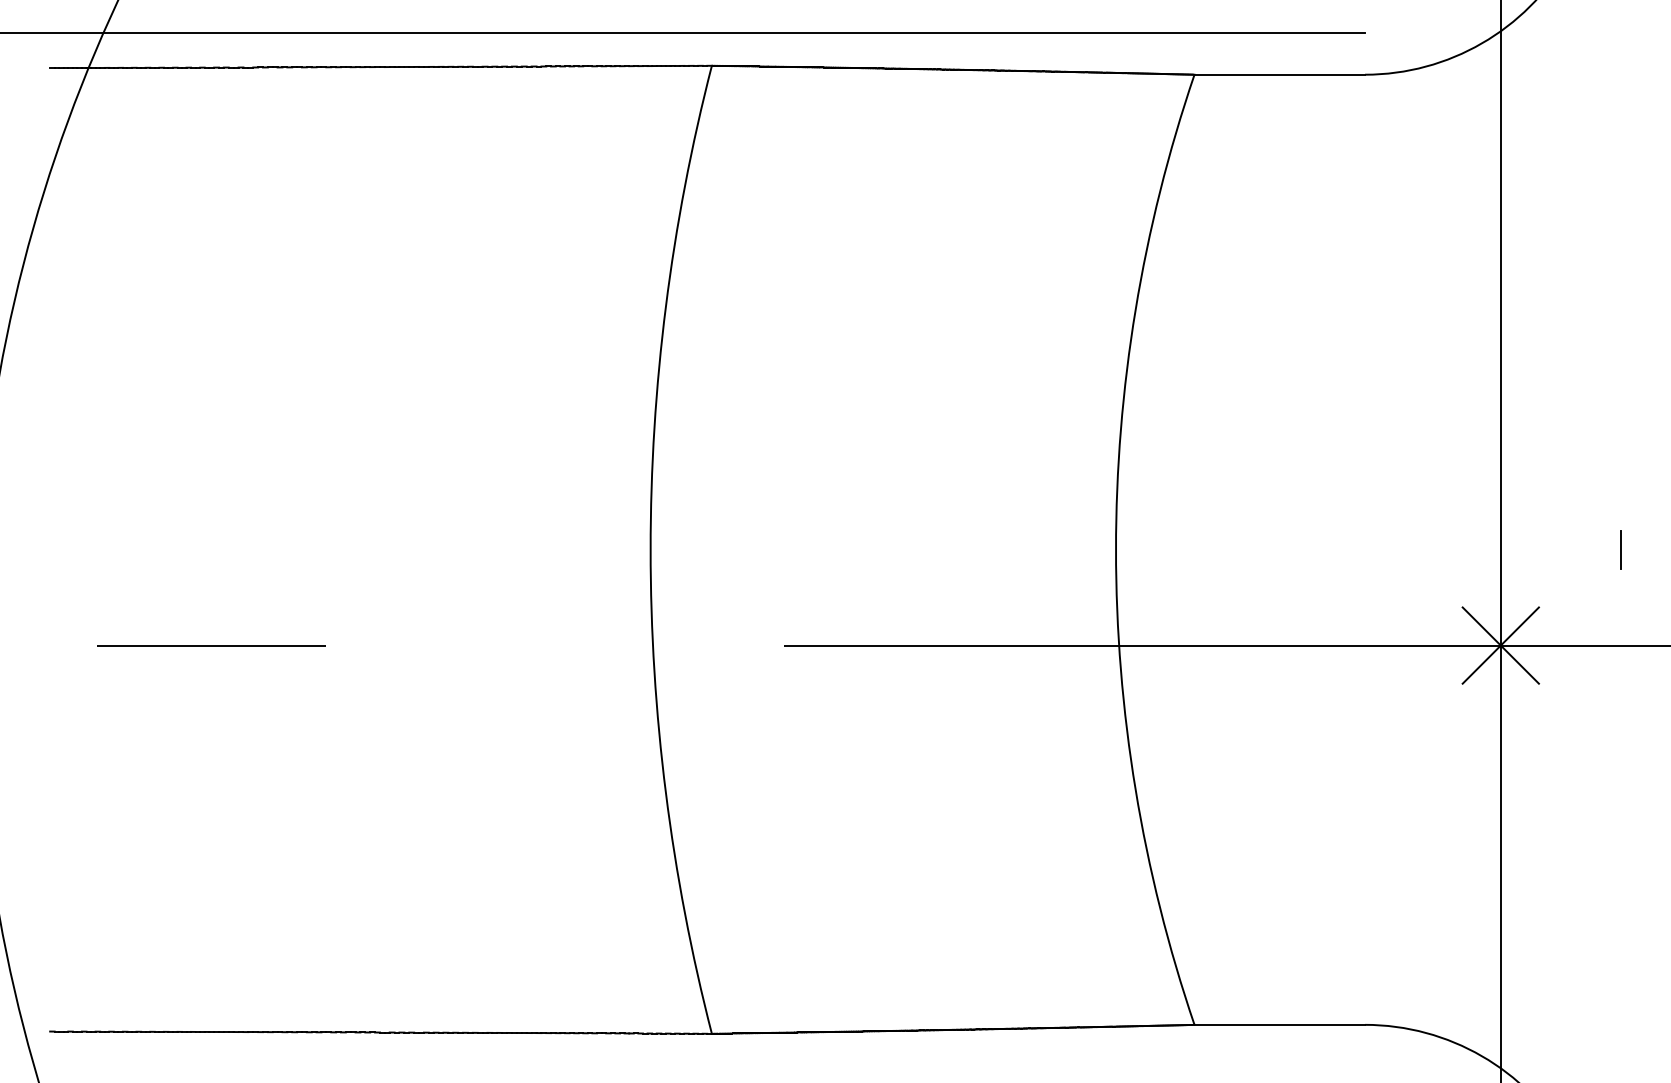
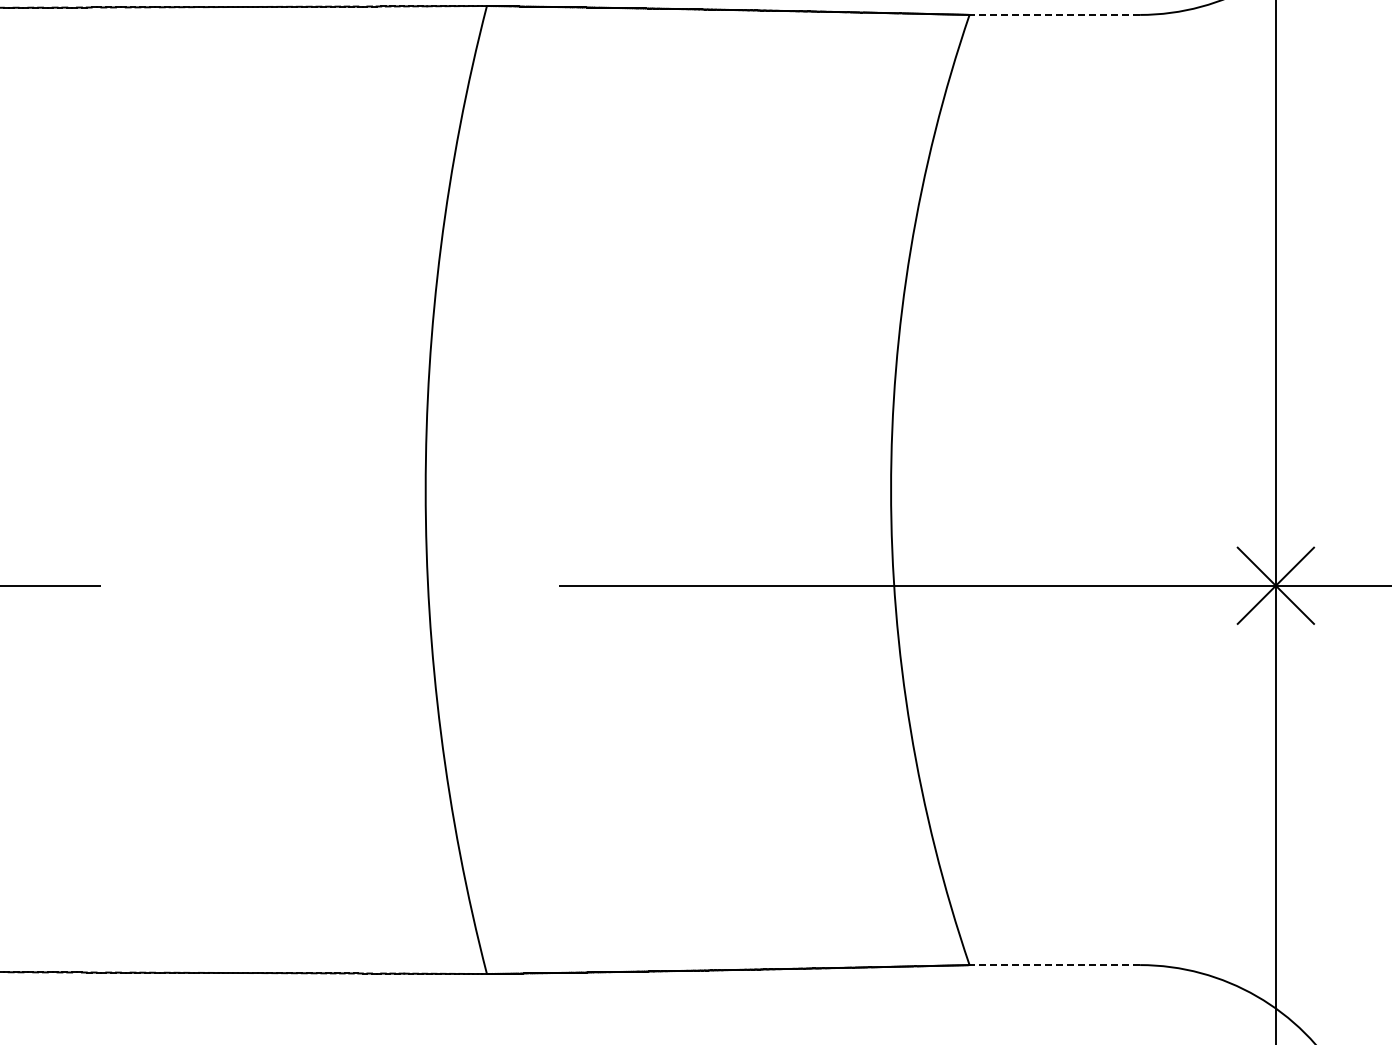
line: (1279, 74) -> (1054, 14), solid -> dashed
line: (1279, 1024) -> (1054, 964), solid -> dashed

